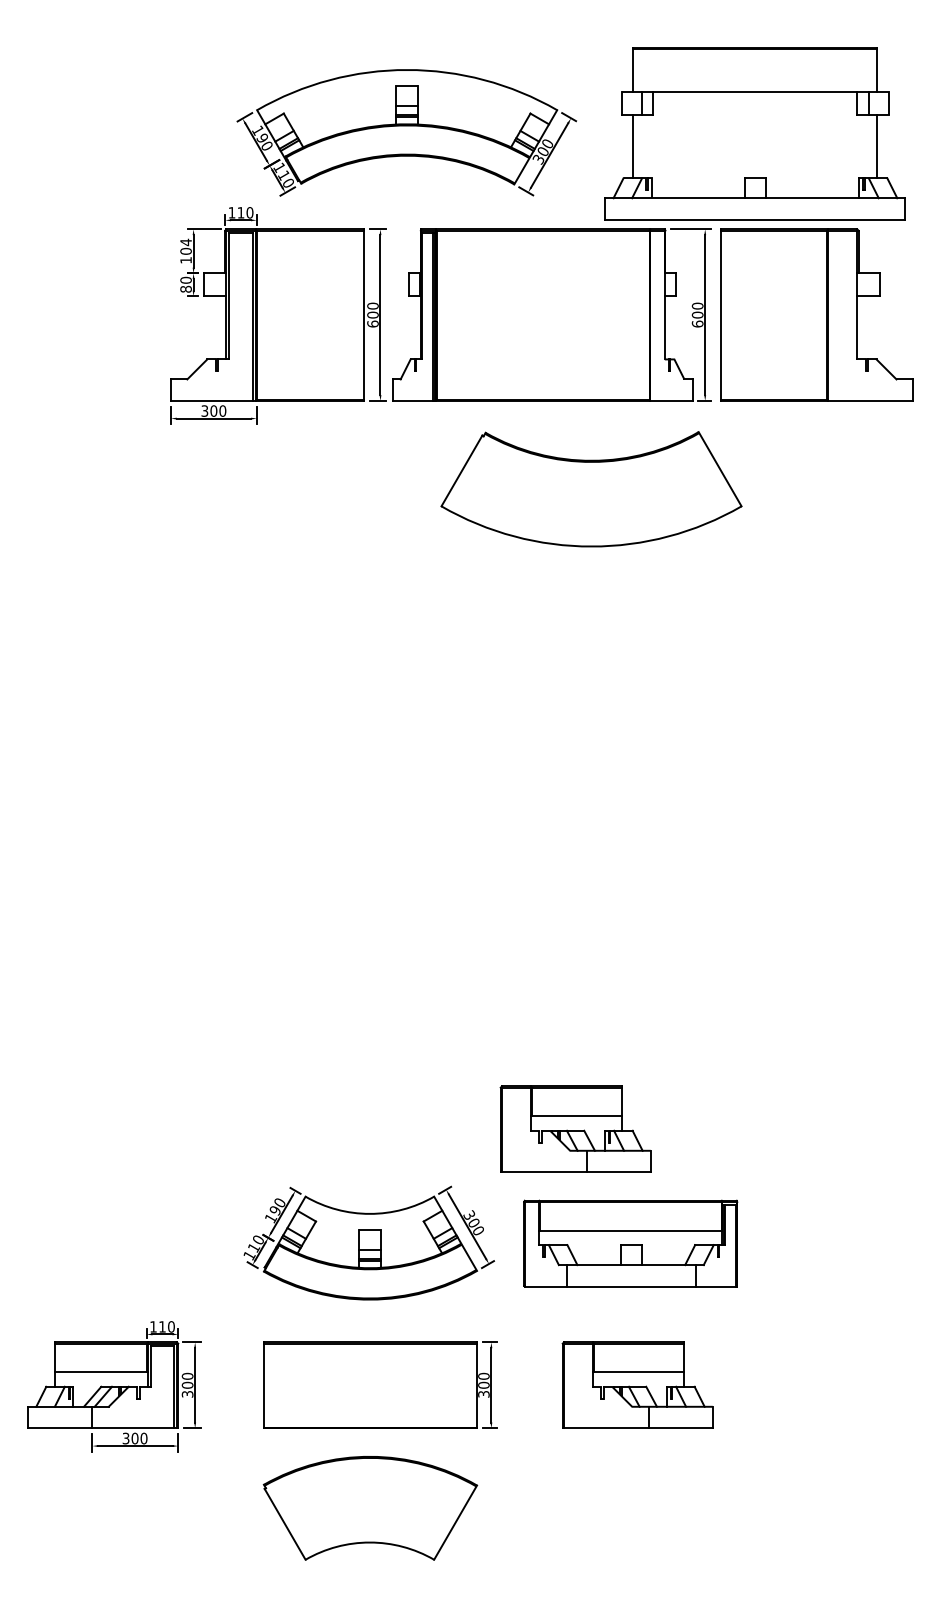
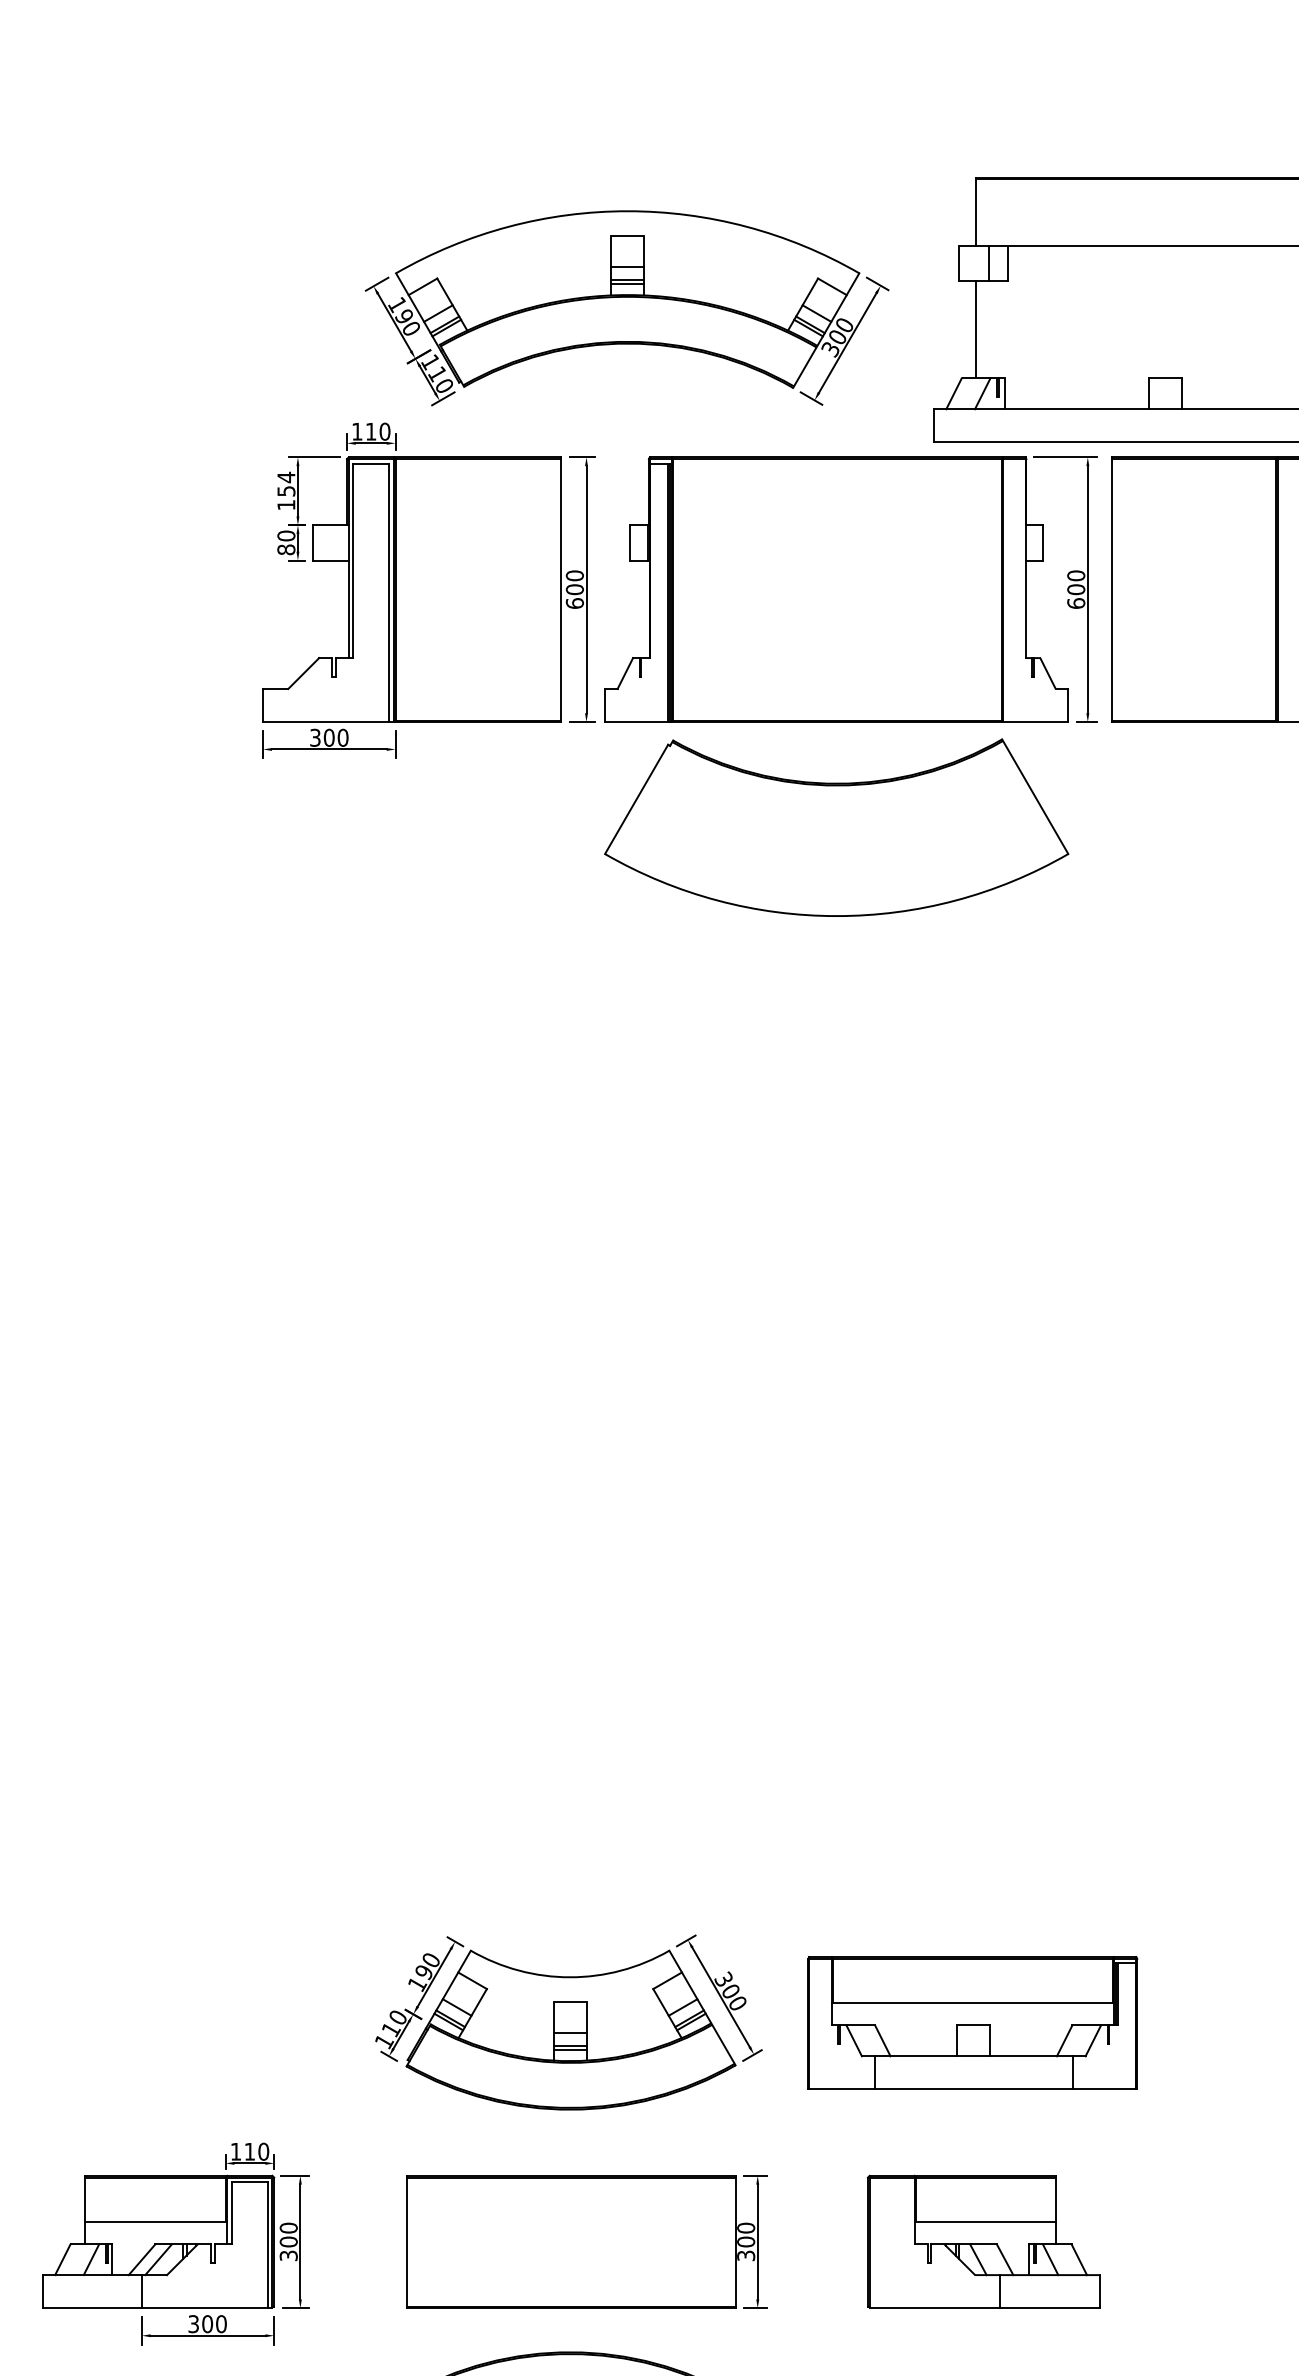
text: (185, 250) -> (285, 489), 104 -> 154
part: (591, 489) -> (836, 828), moved
part: (575, 1128) -> (887, 1845), removed

